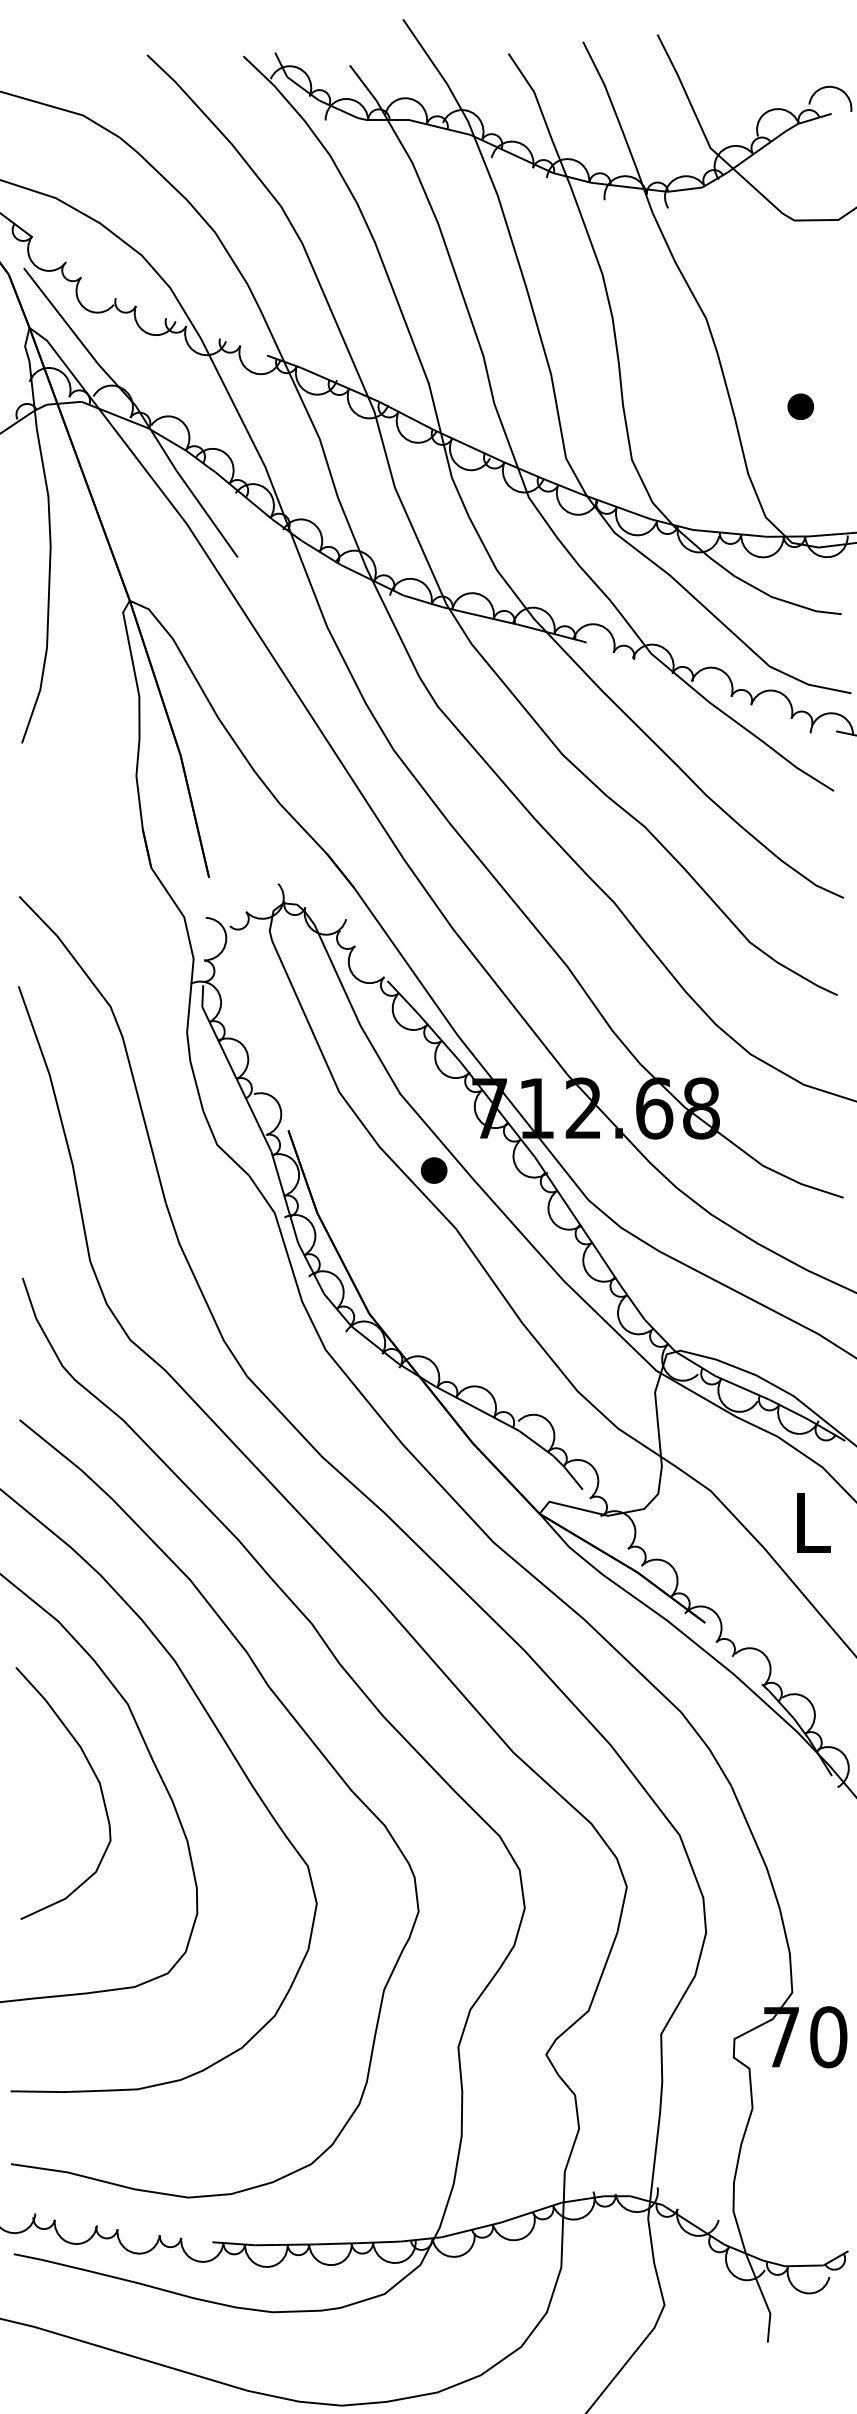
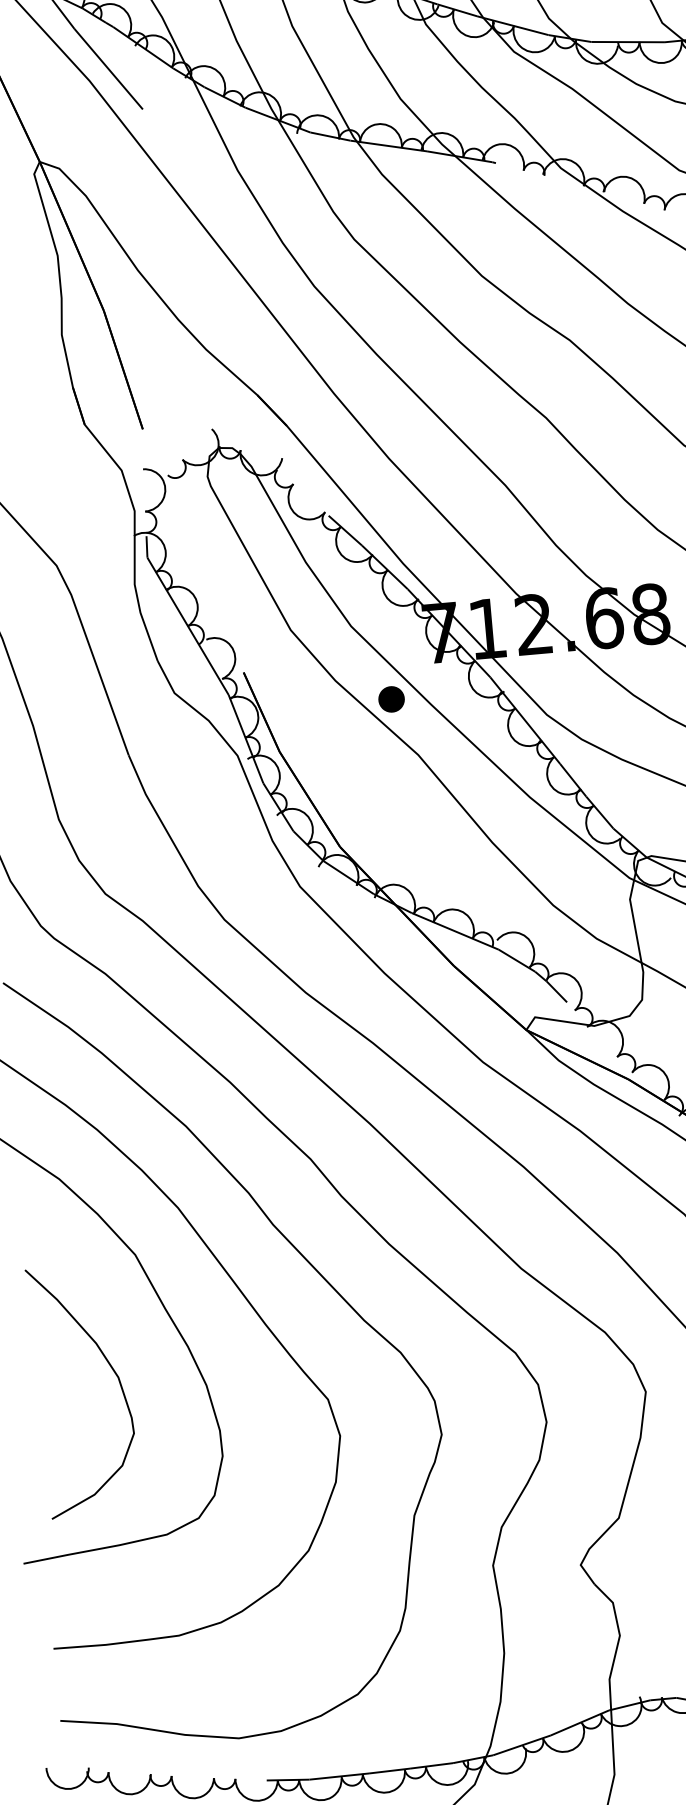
curve: (95, 1777) -> (113, 1372), moved

